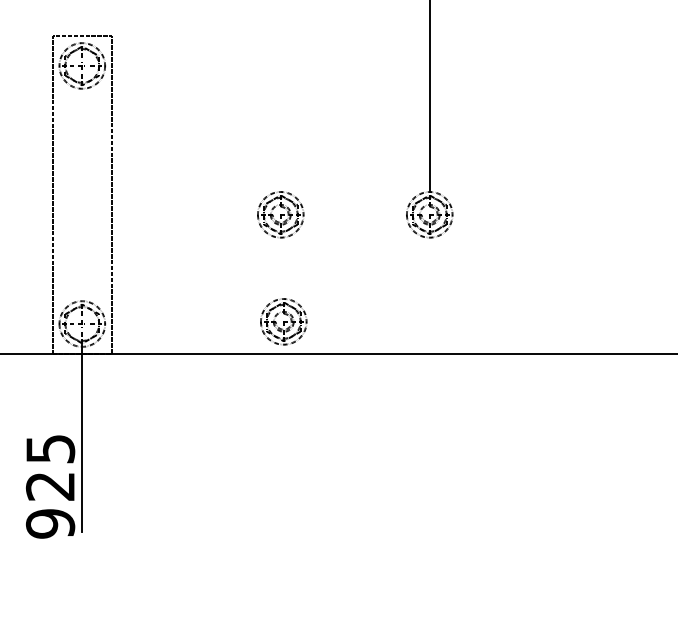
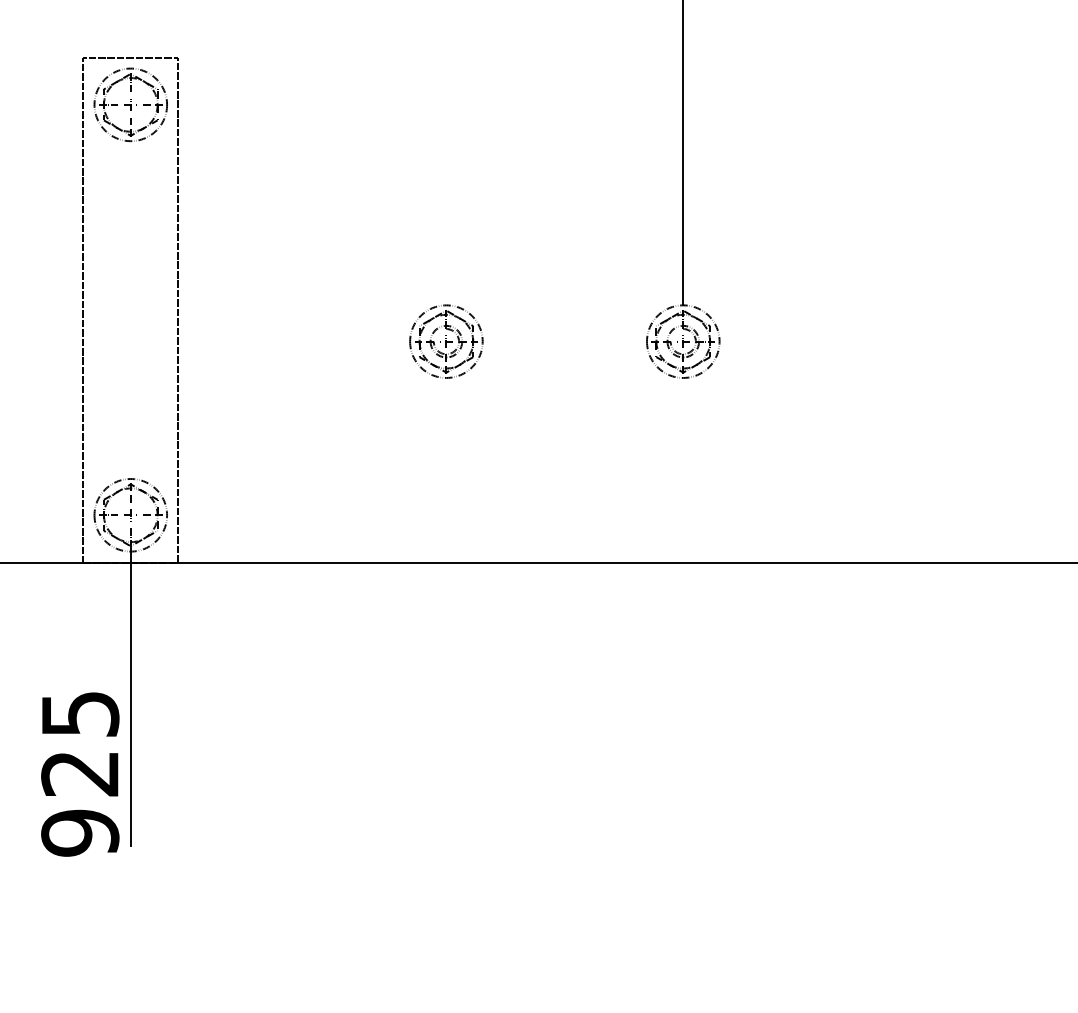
part: (283, 321) -> (450, 511), removed

